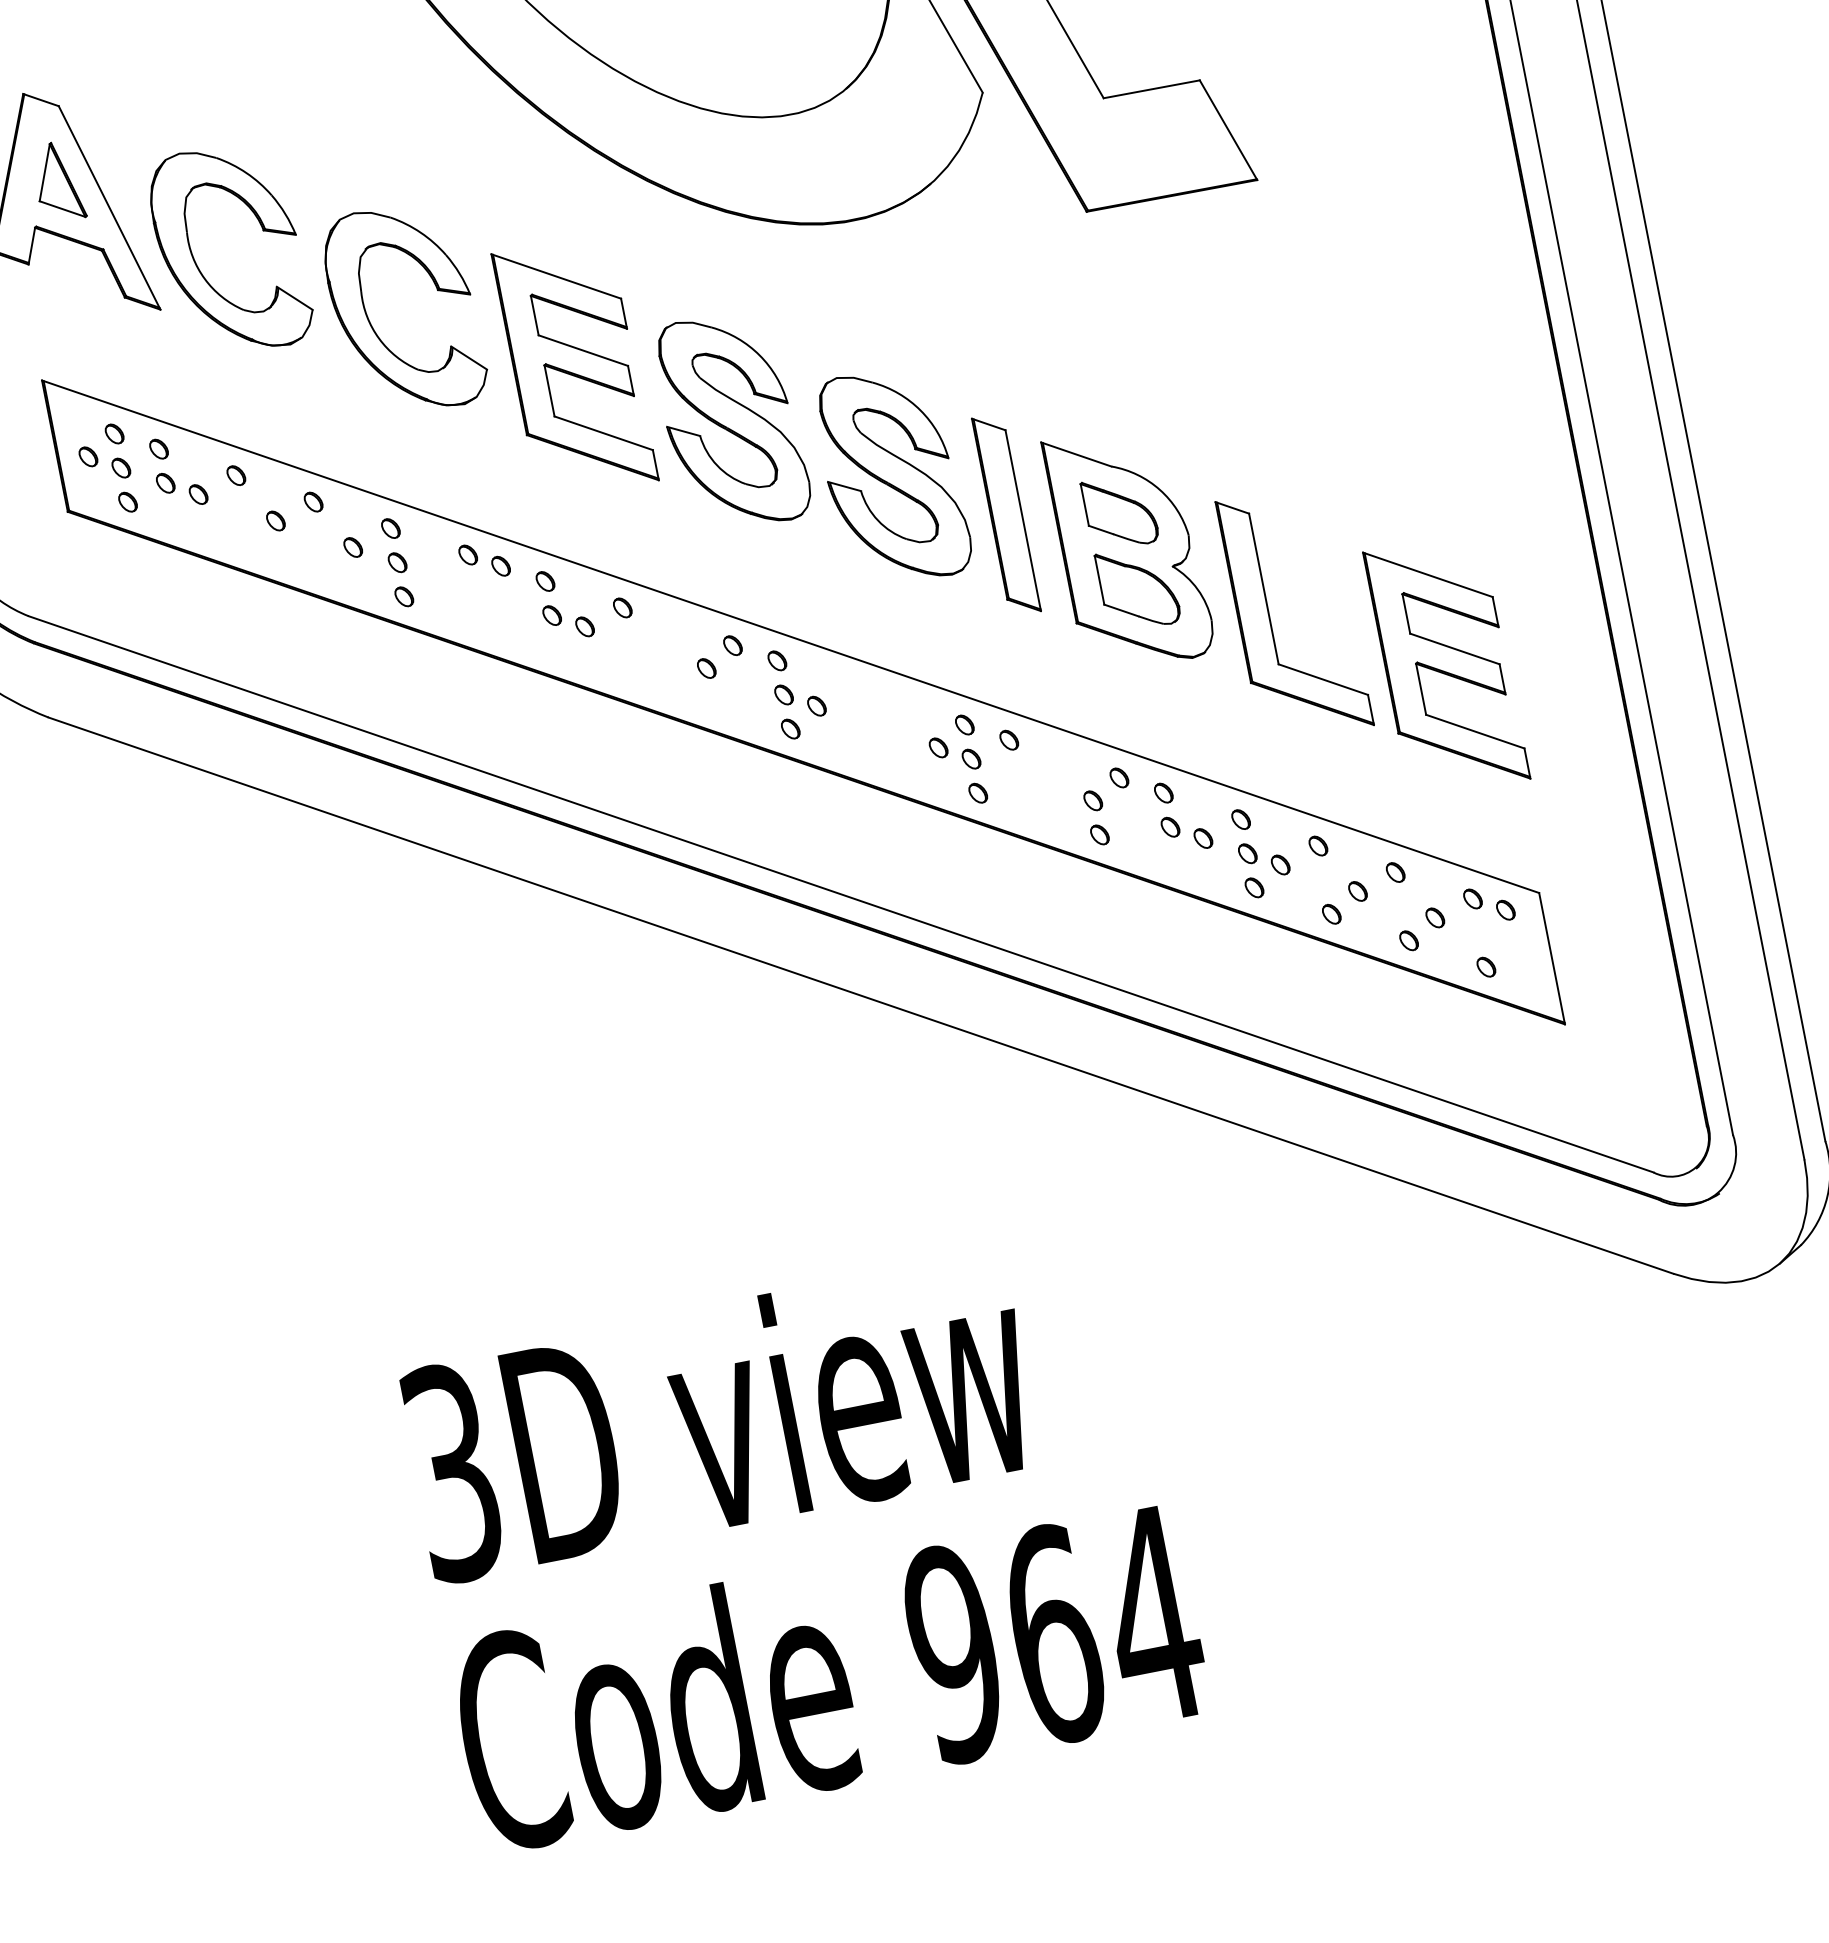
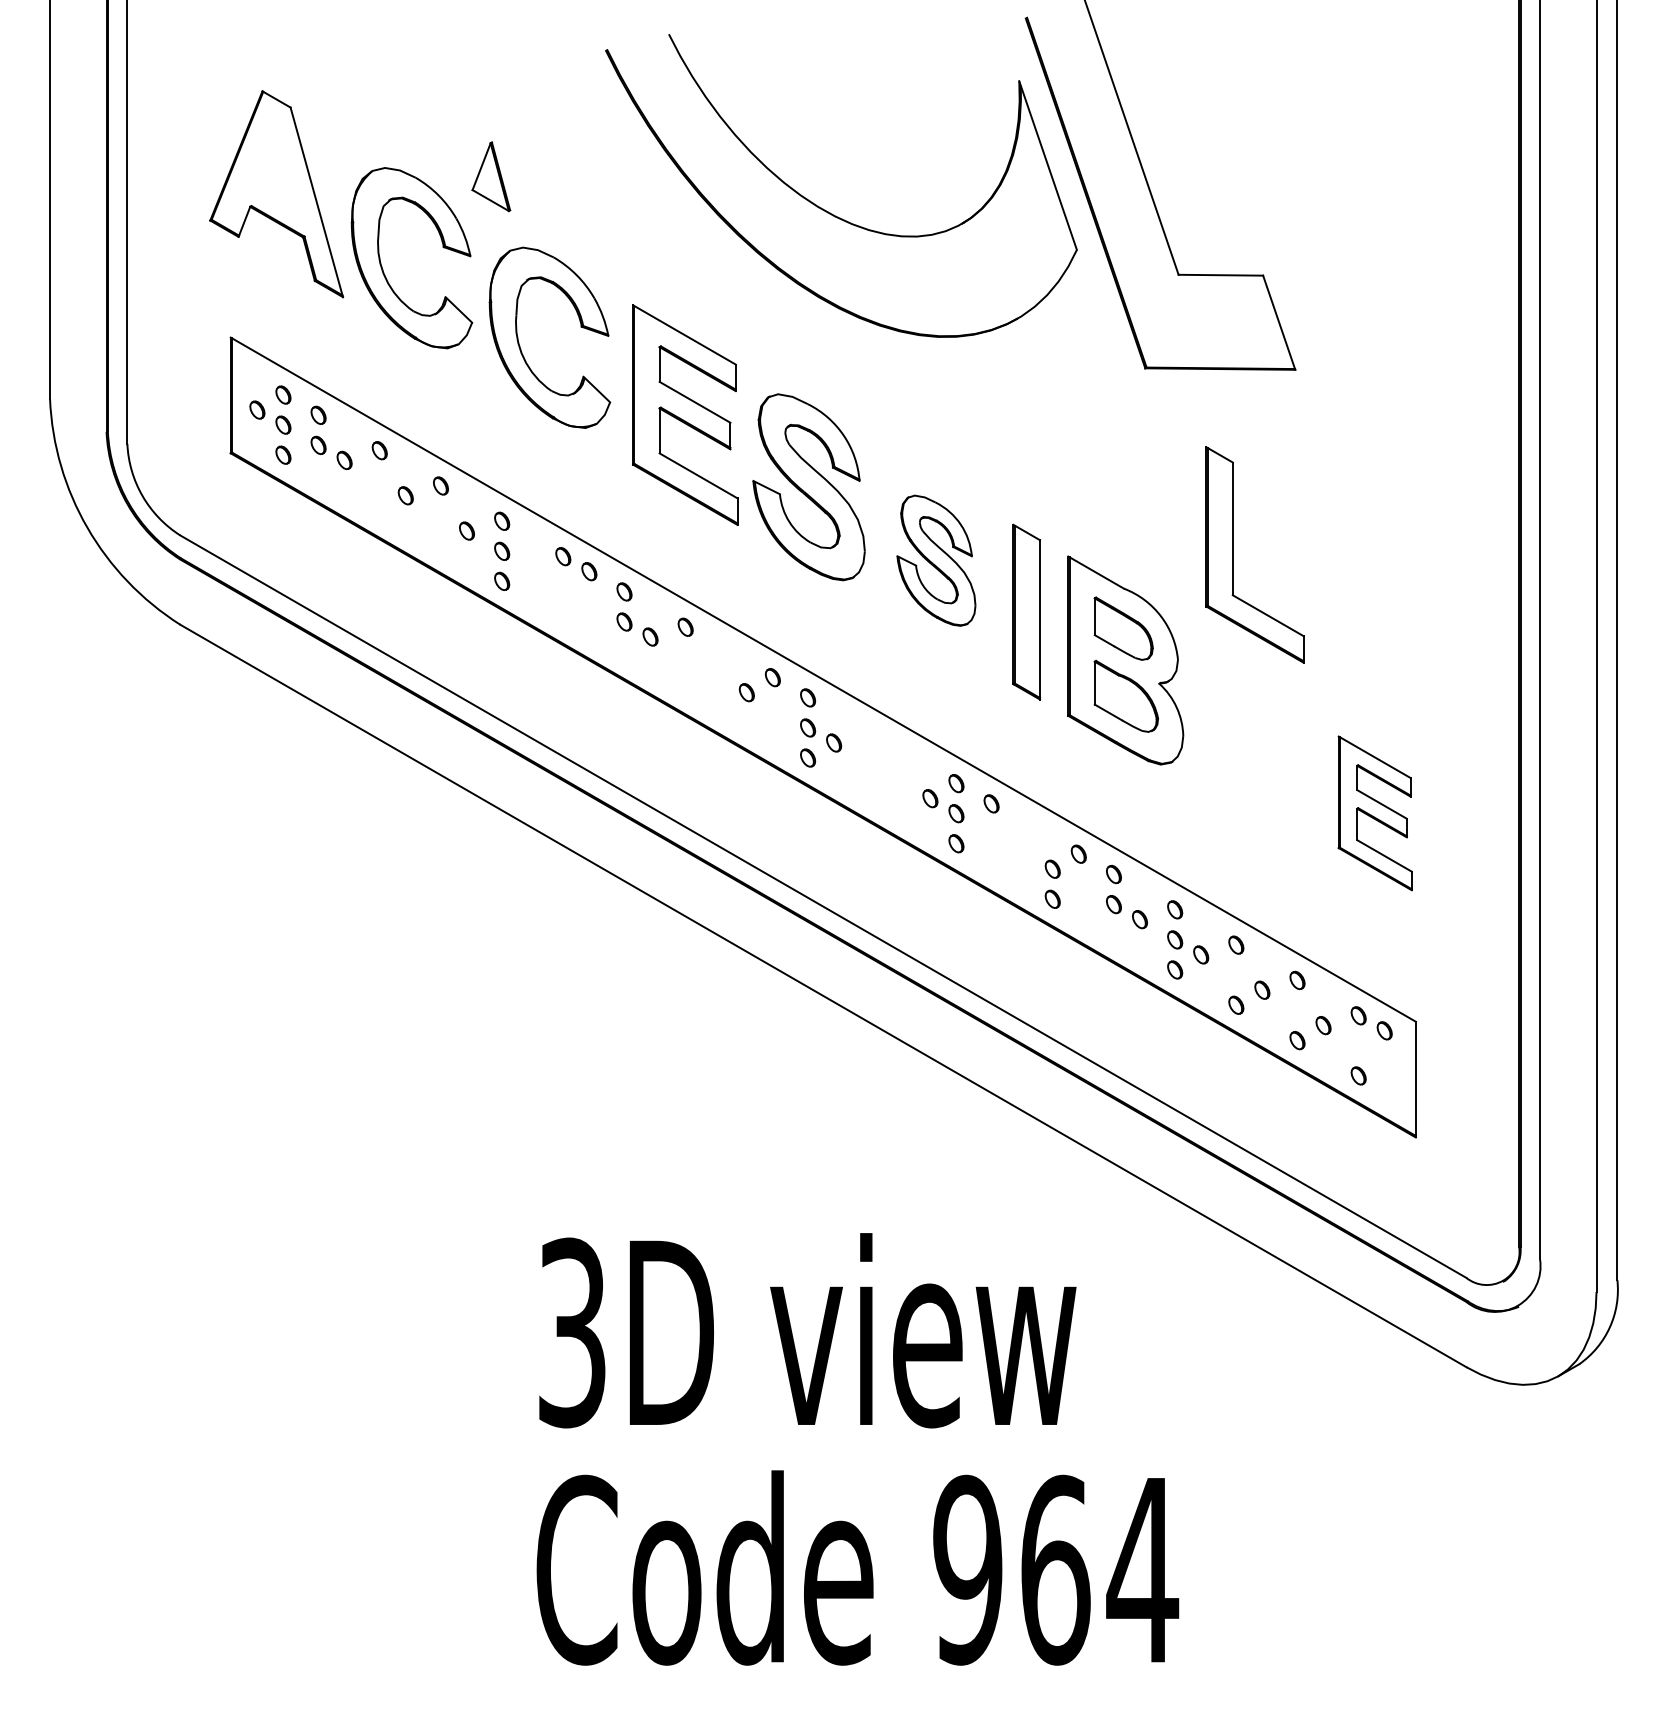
part: (58, 181) -> (491, 176), moved
part: (892, 476) -> (936, 560), size x0.7
part: (1270, 617) -> (1233, 554), moved
part: (1447, 665) -> (1375, 813), size x0.7
text: (802, 1541) -> (857, 1449), moved

